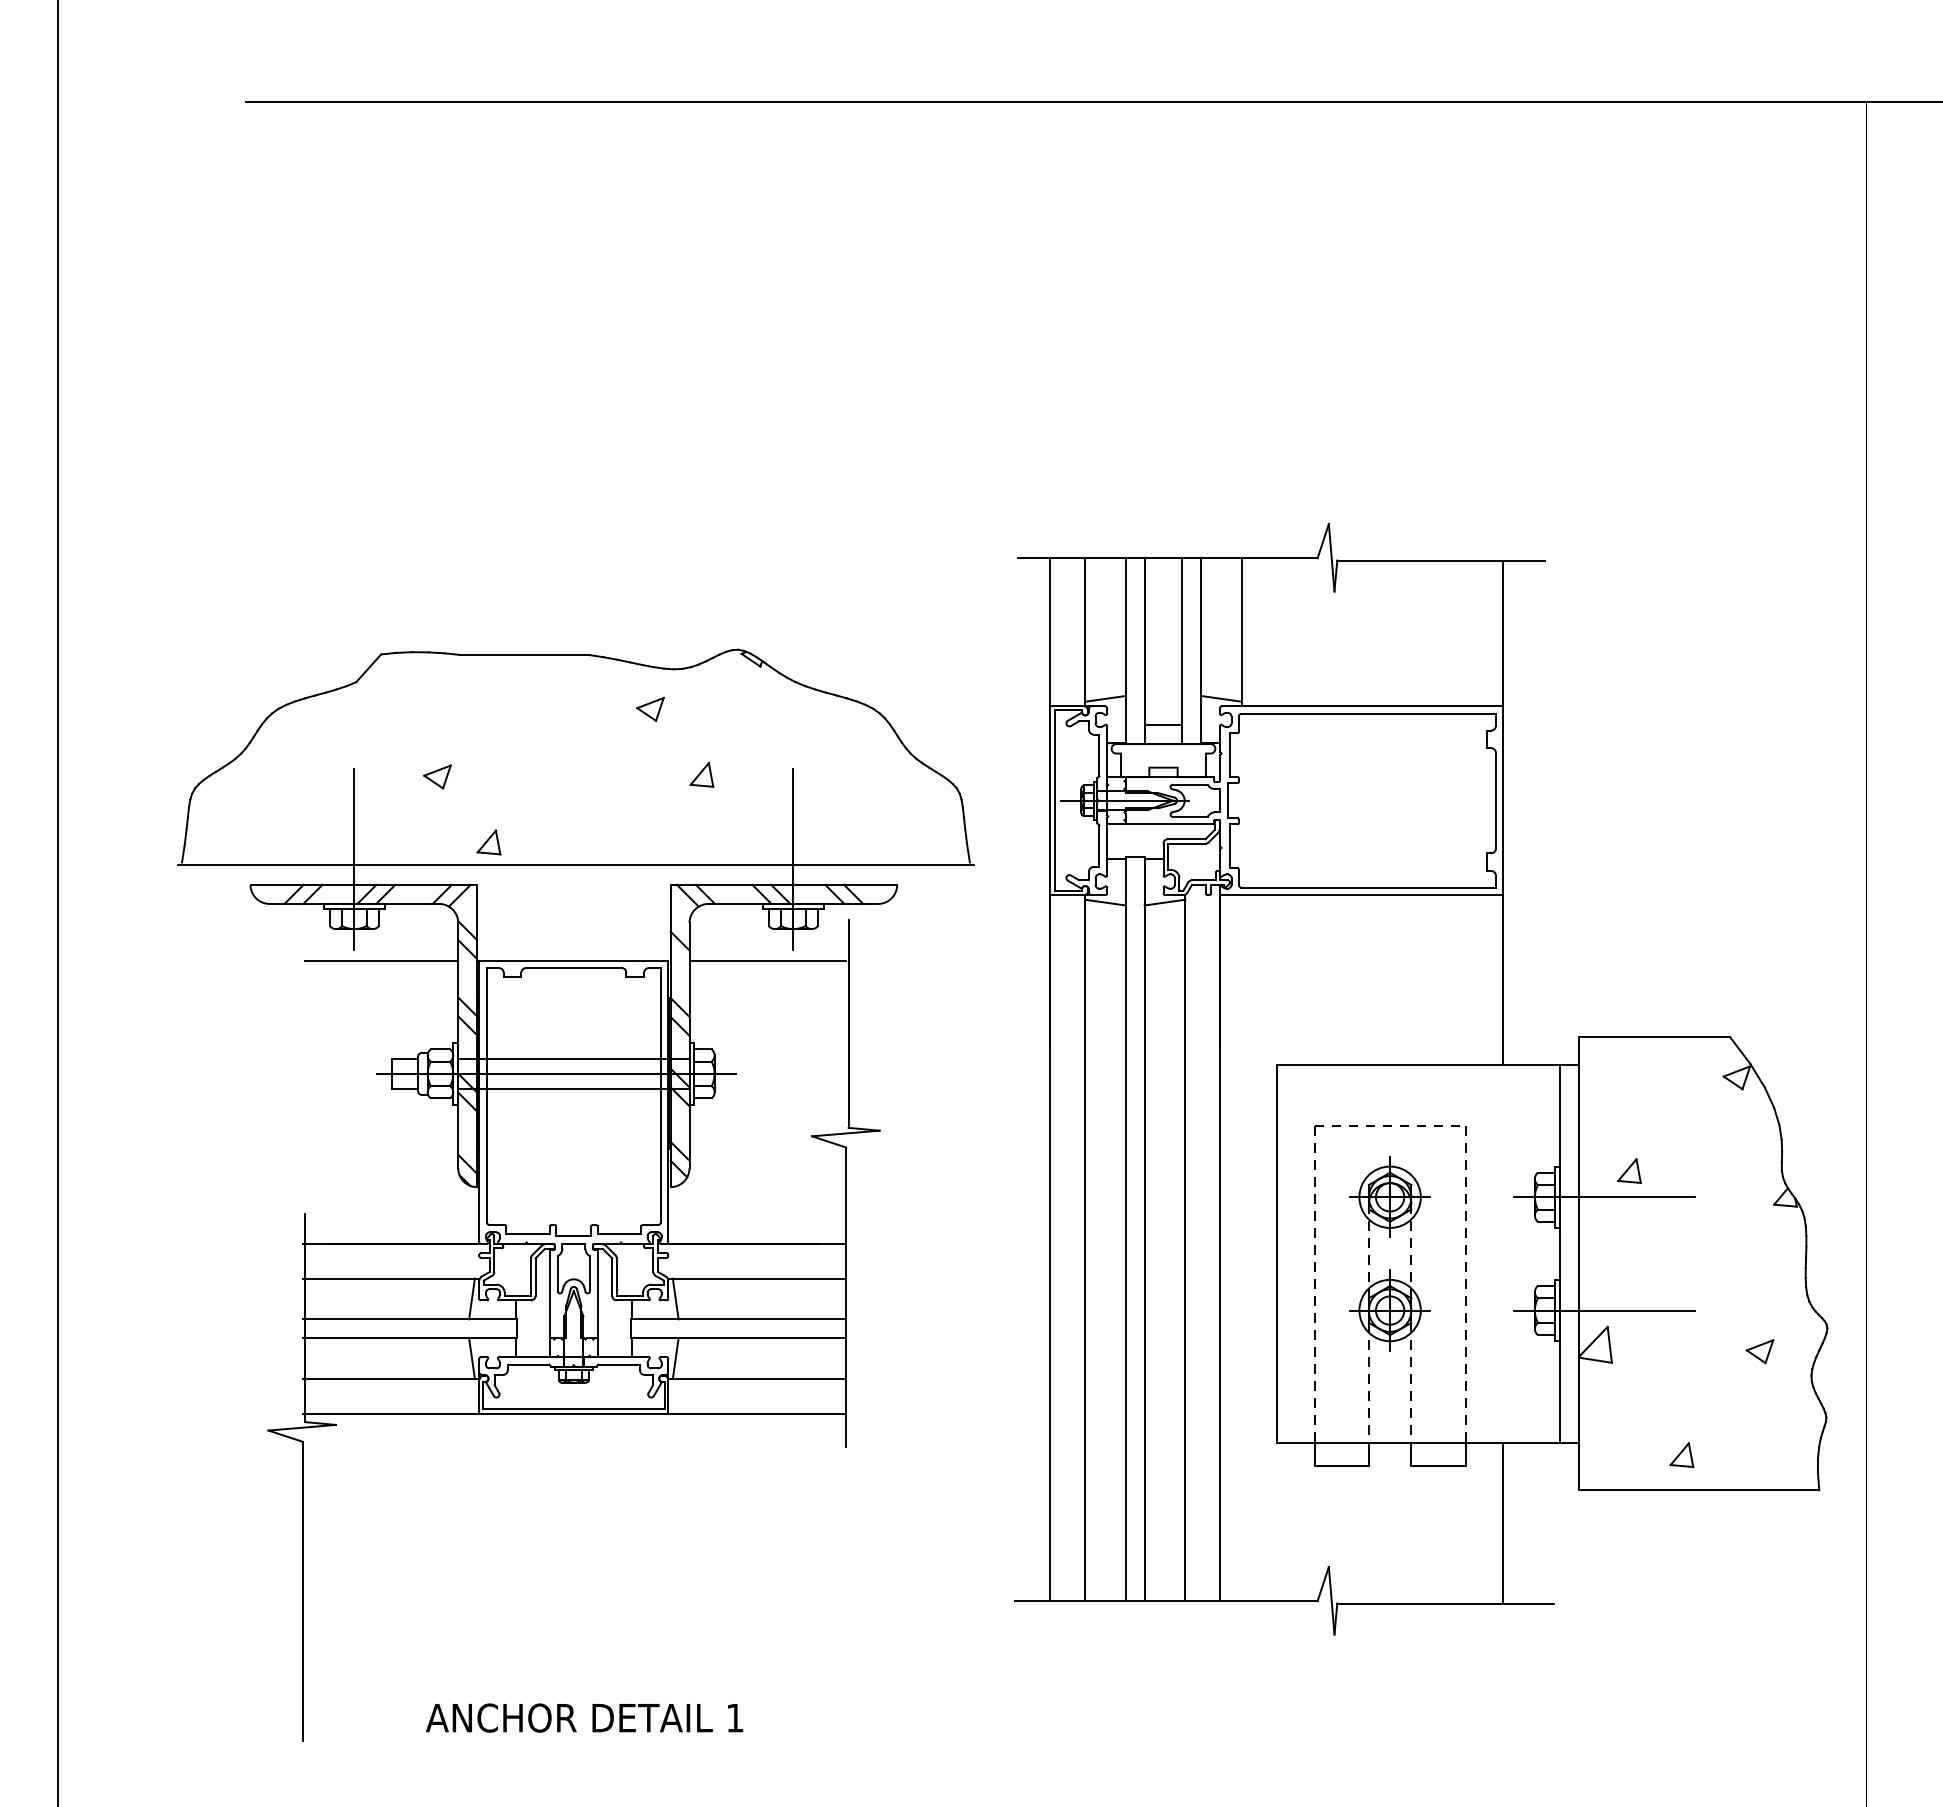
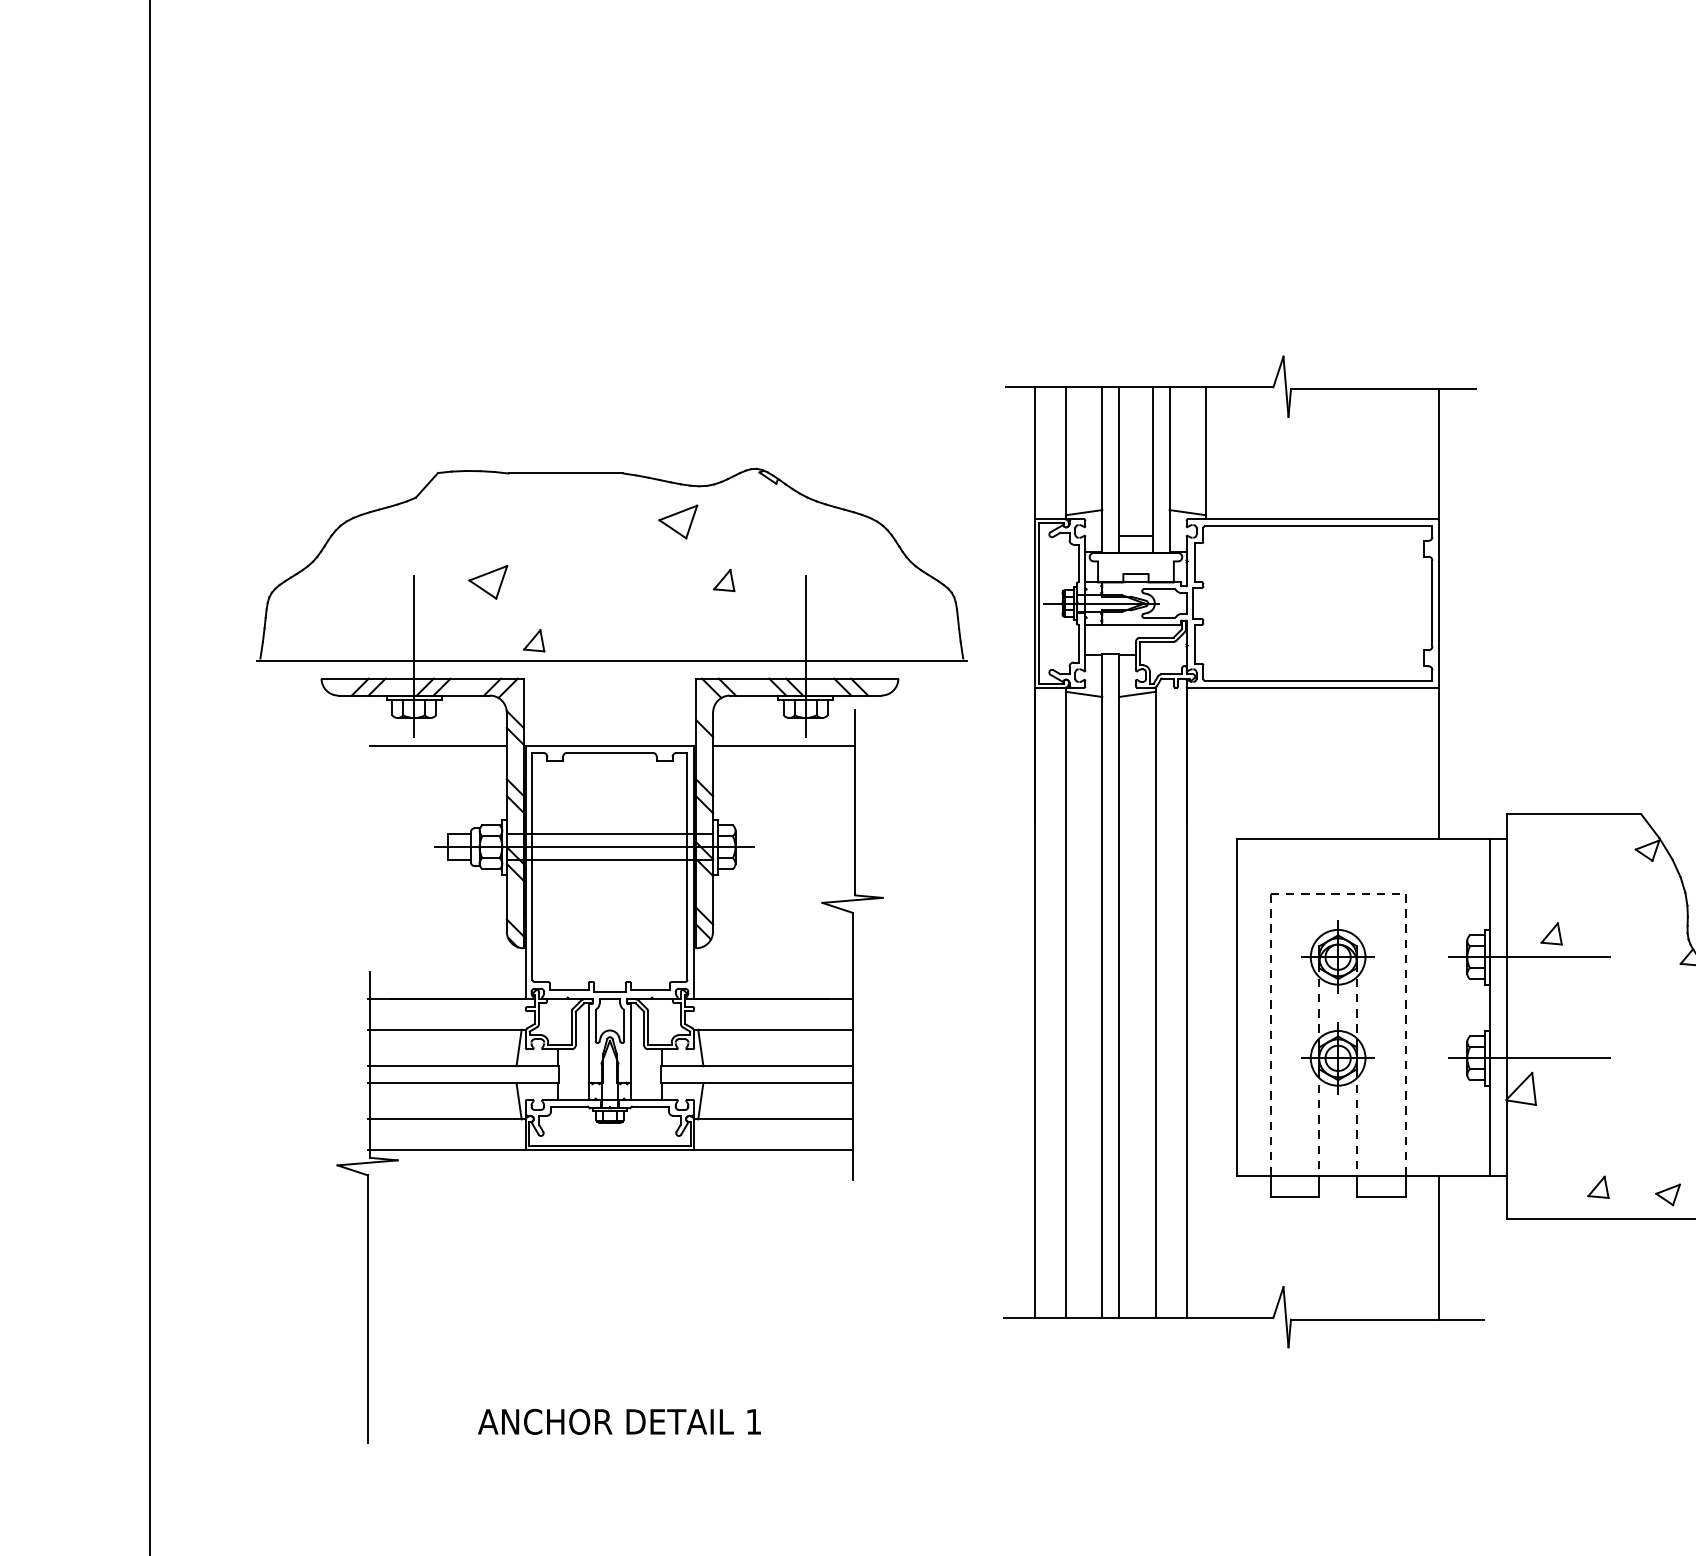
part: (650, 709) -> (678, 522), size x1.6
part: (437, 776) -> (488, 581), size x1.6
part: (1759, 1351) -> (1667, 1194), moved

